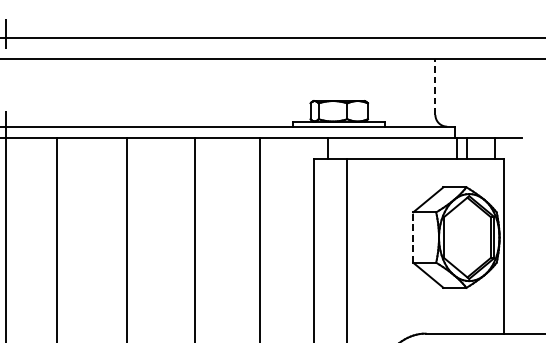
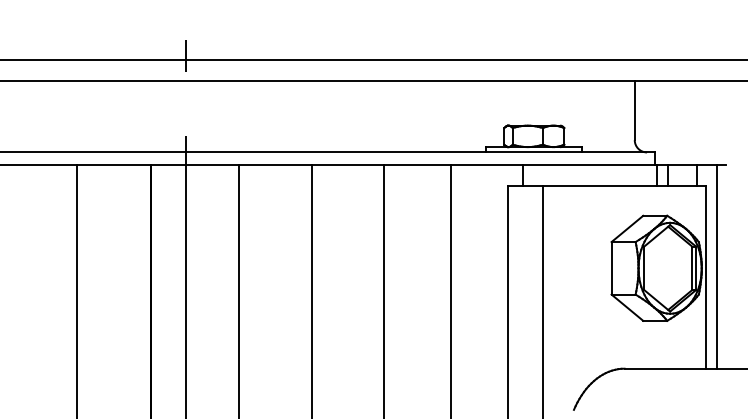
line: (435, 86) -> (634, 110), dashed -> solid
line: (513, 235) -> (716, 266), added
line: (413, 236) -> (611, 267), dashed -> solid

